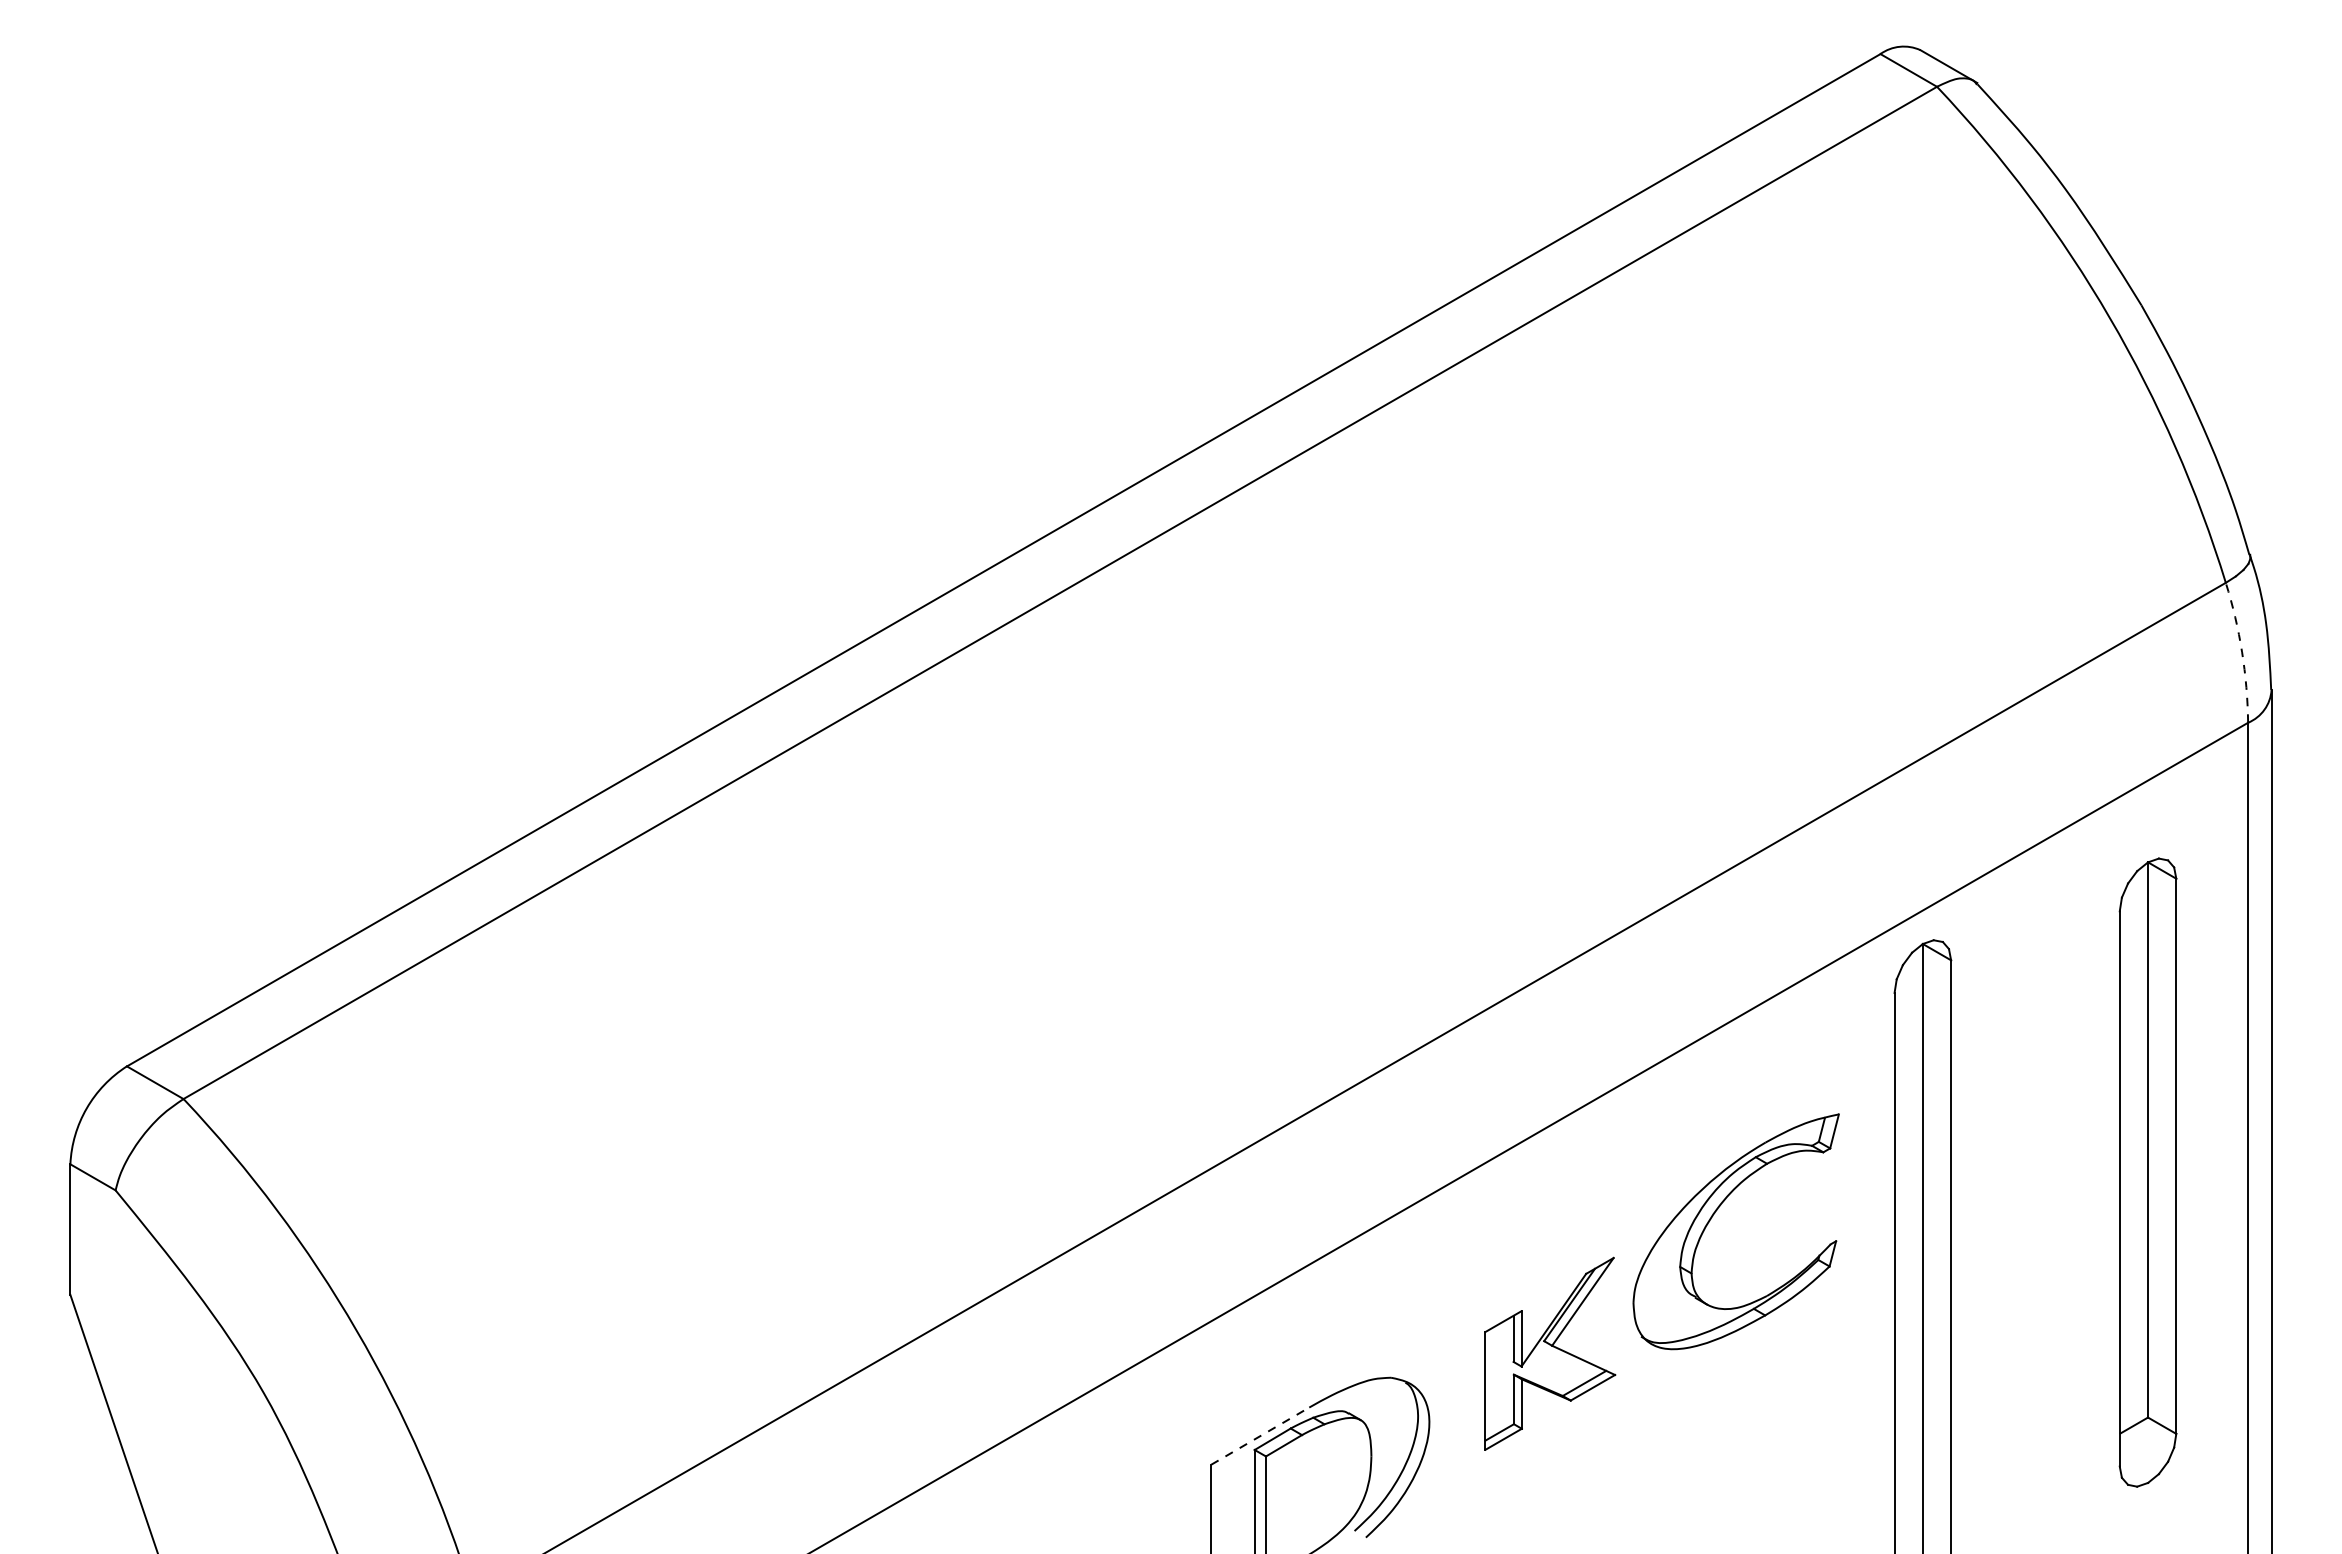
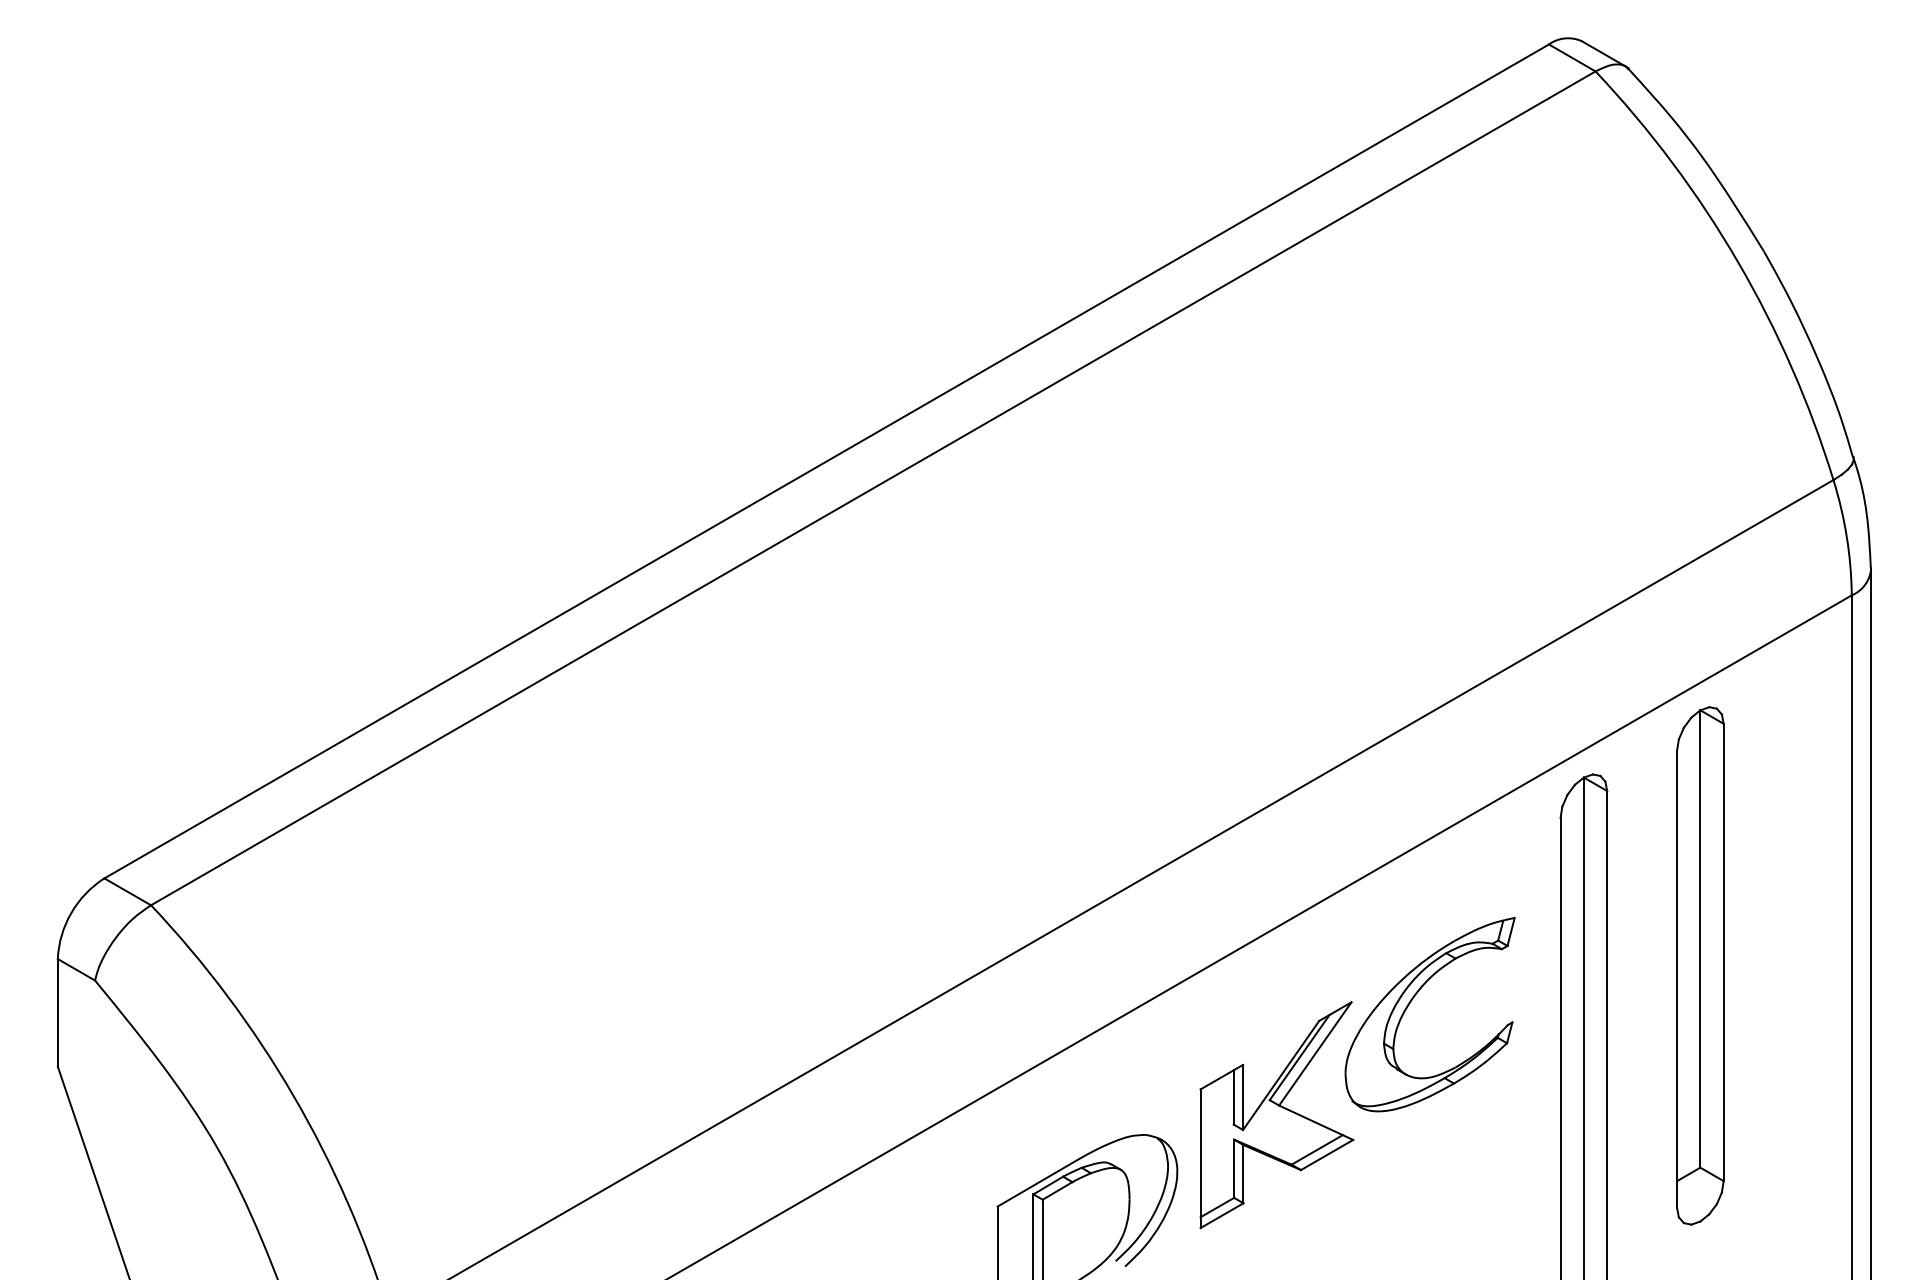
arc: (2241, 652) -> (1846, 537), dashed -> solid
part: (2148, 1172) -> (1700, 965), moved
part: (1549, 1354) -> (1276, 1115), size x1.43
line: (1260, 1436) -> (1038, 1183), dashed -> solid

